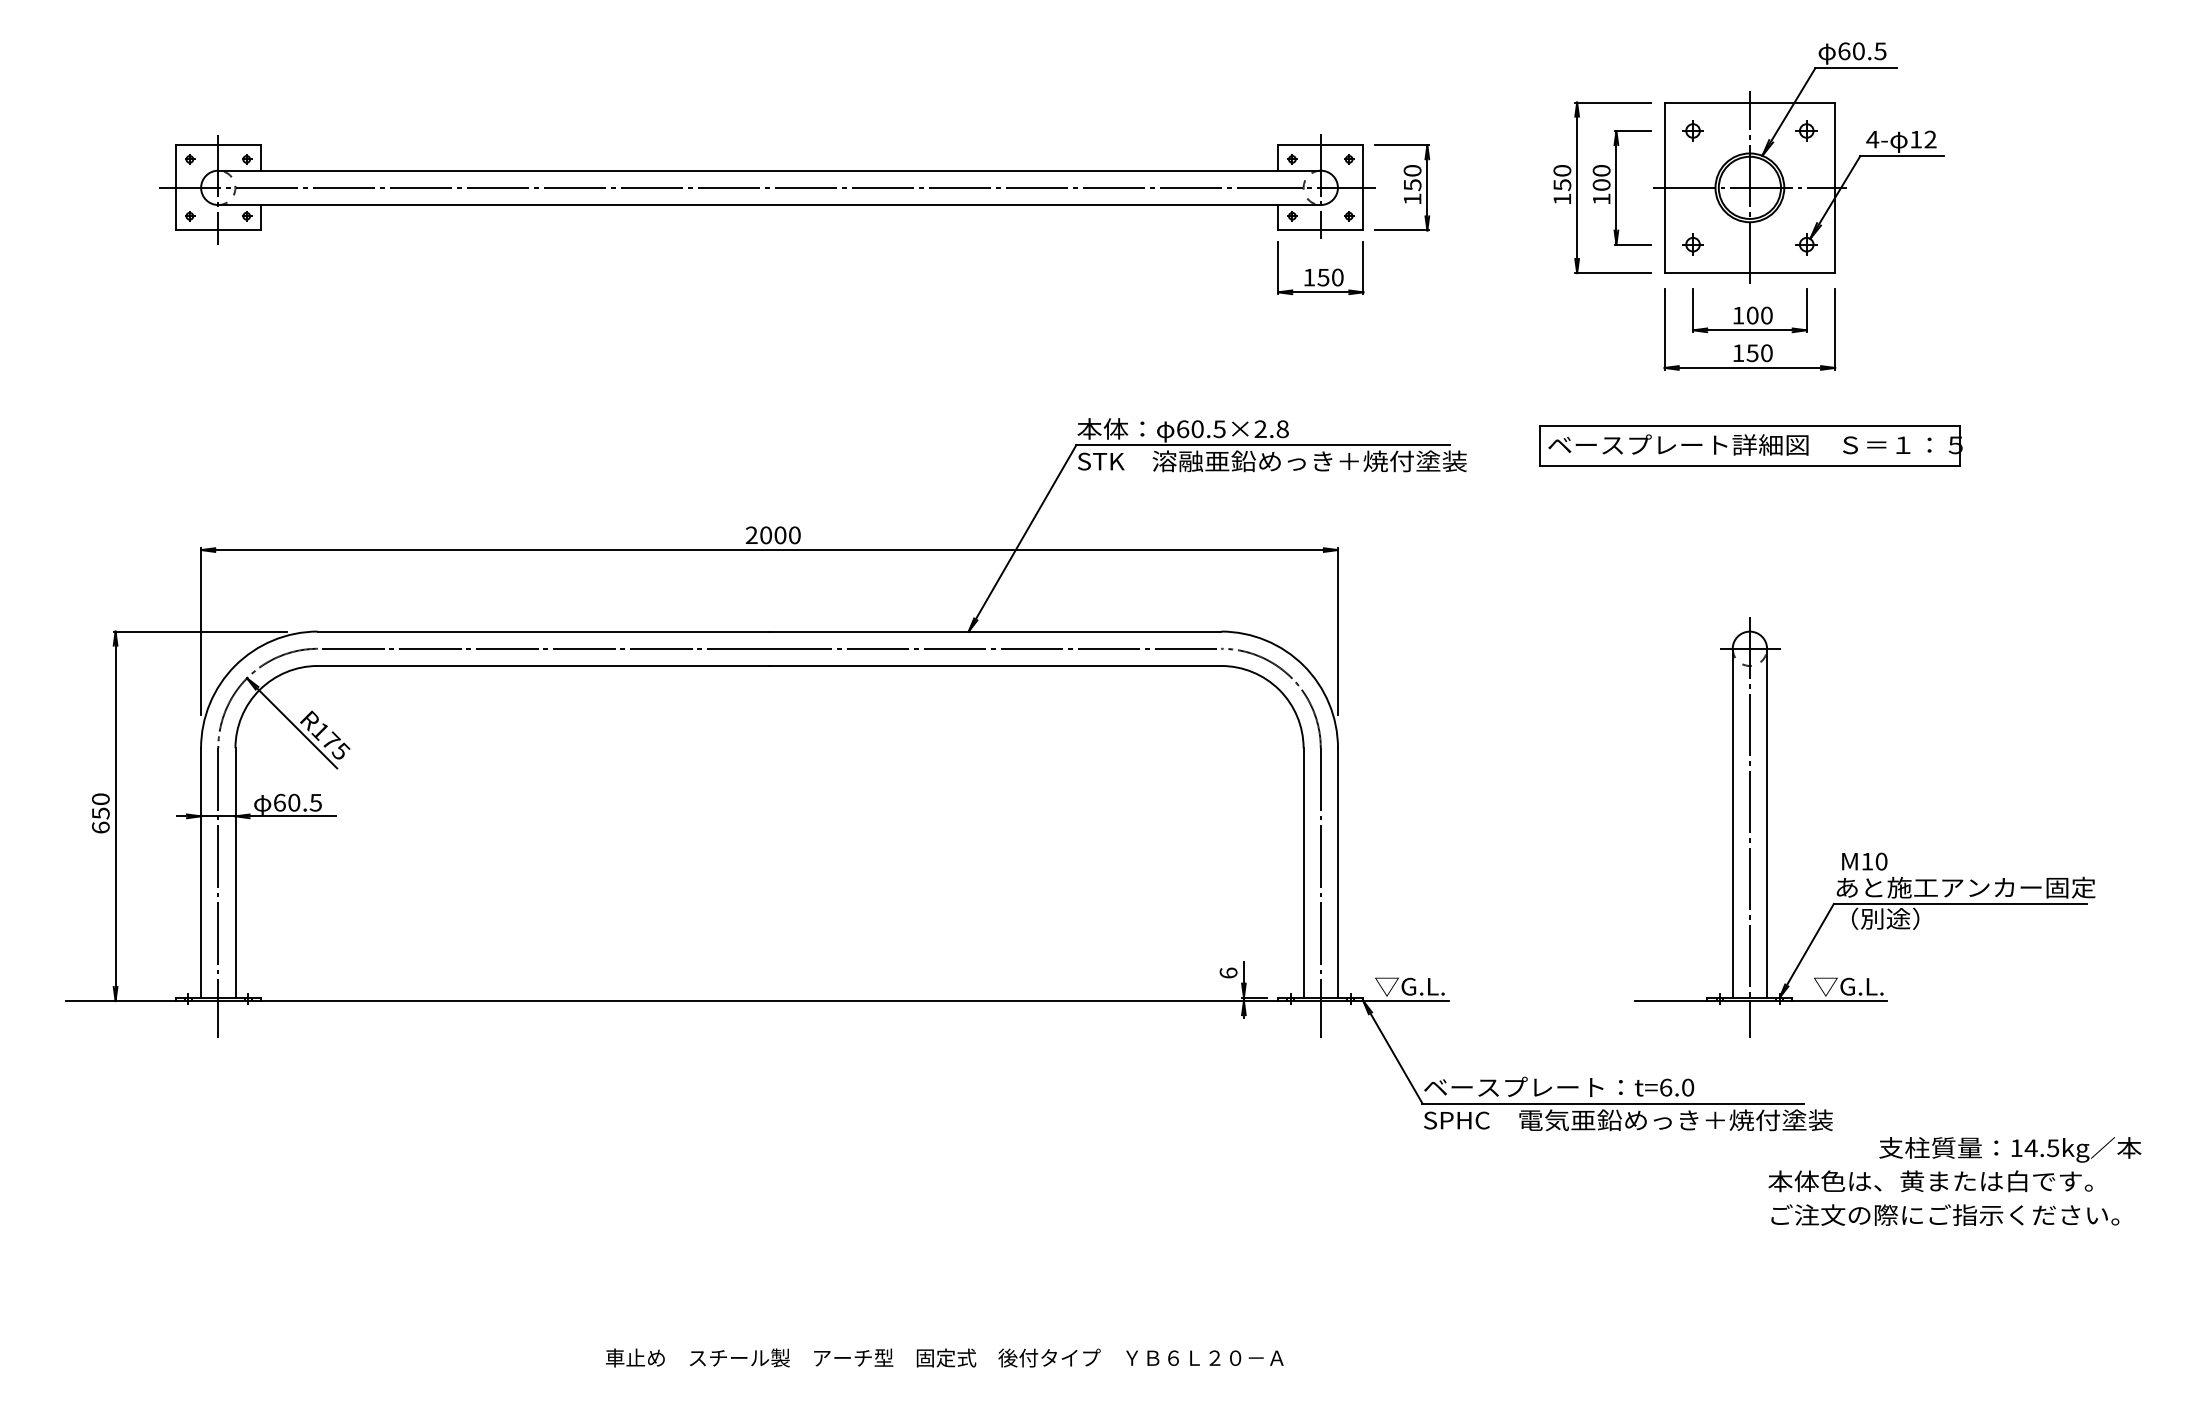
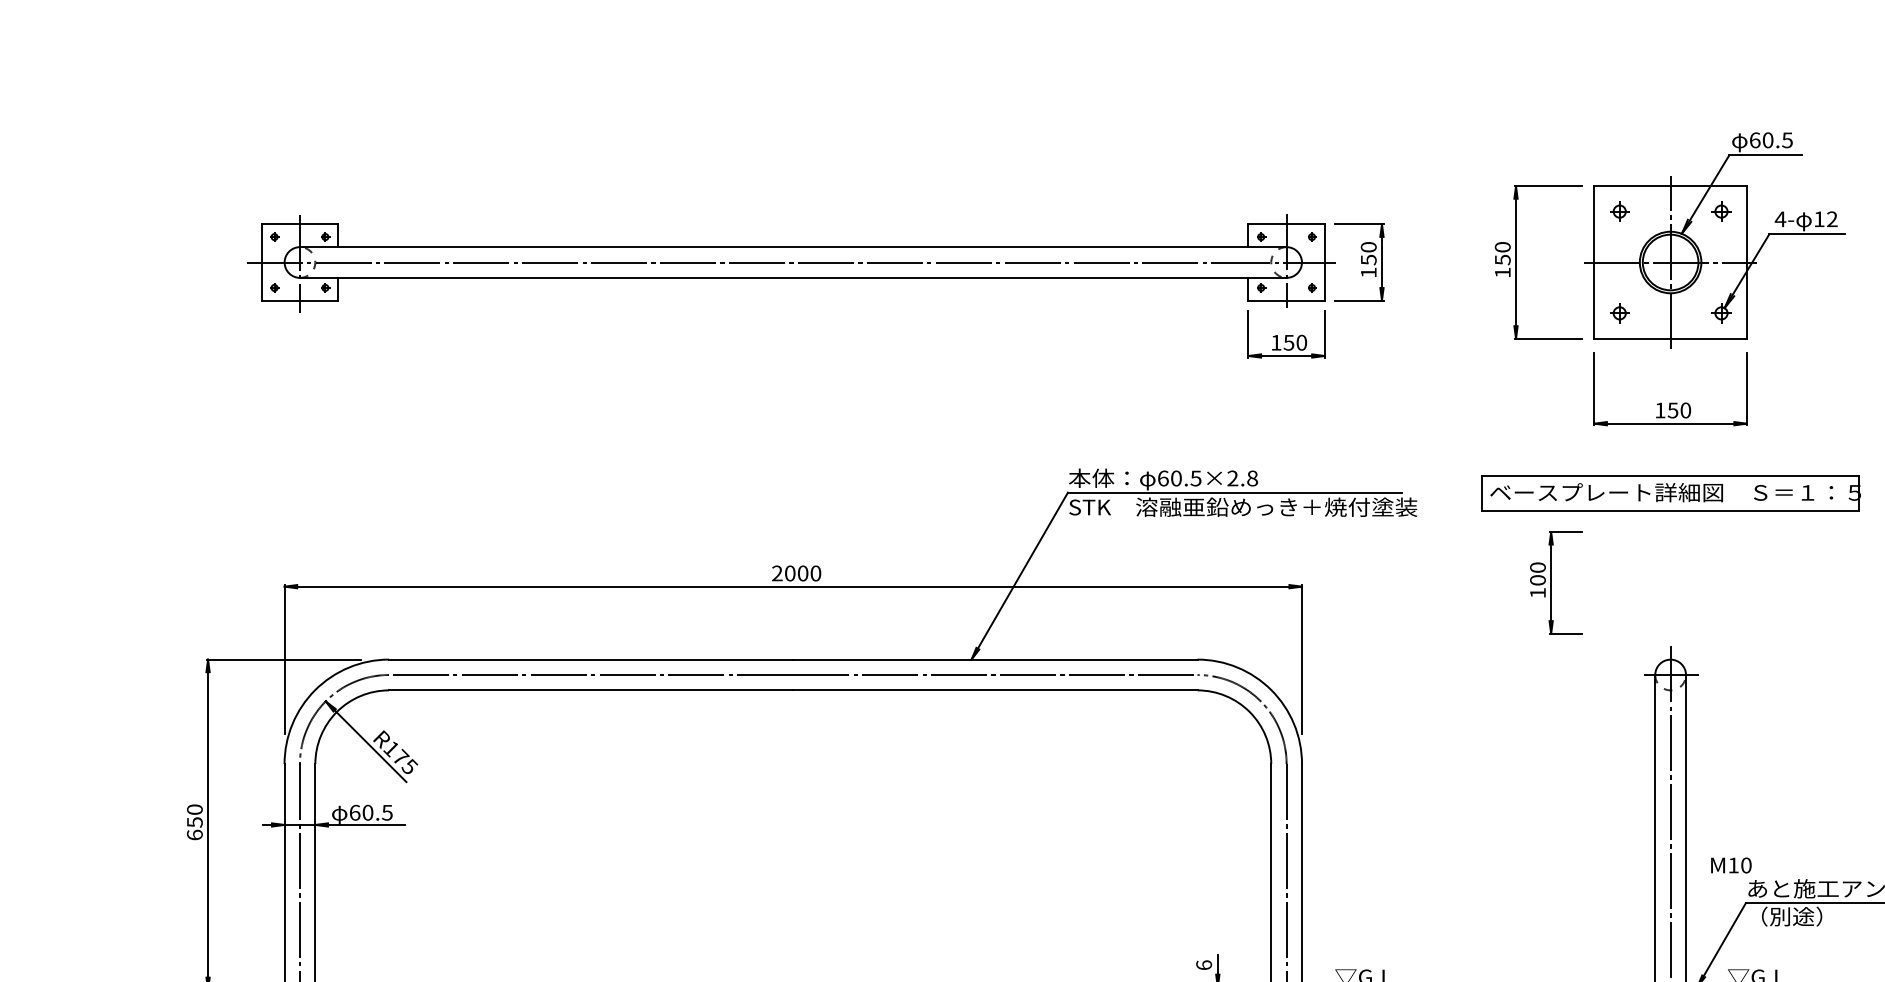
part: (1621, 187) -> (1555, 582), moved
part: (1749, 310) -> (1670, 372), removed
text: (1864, 861) -> (1731, 865), moved

